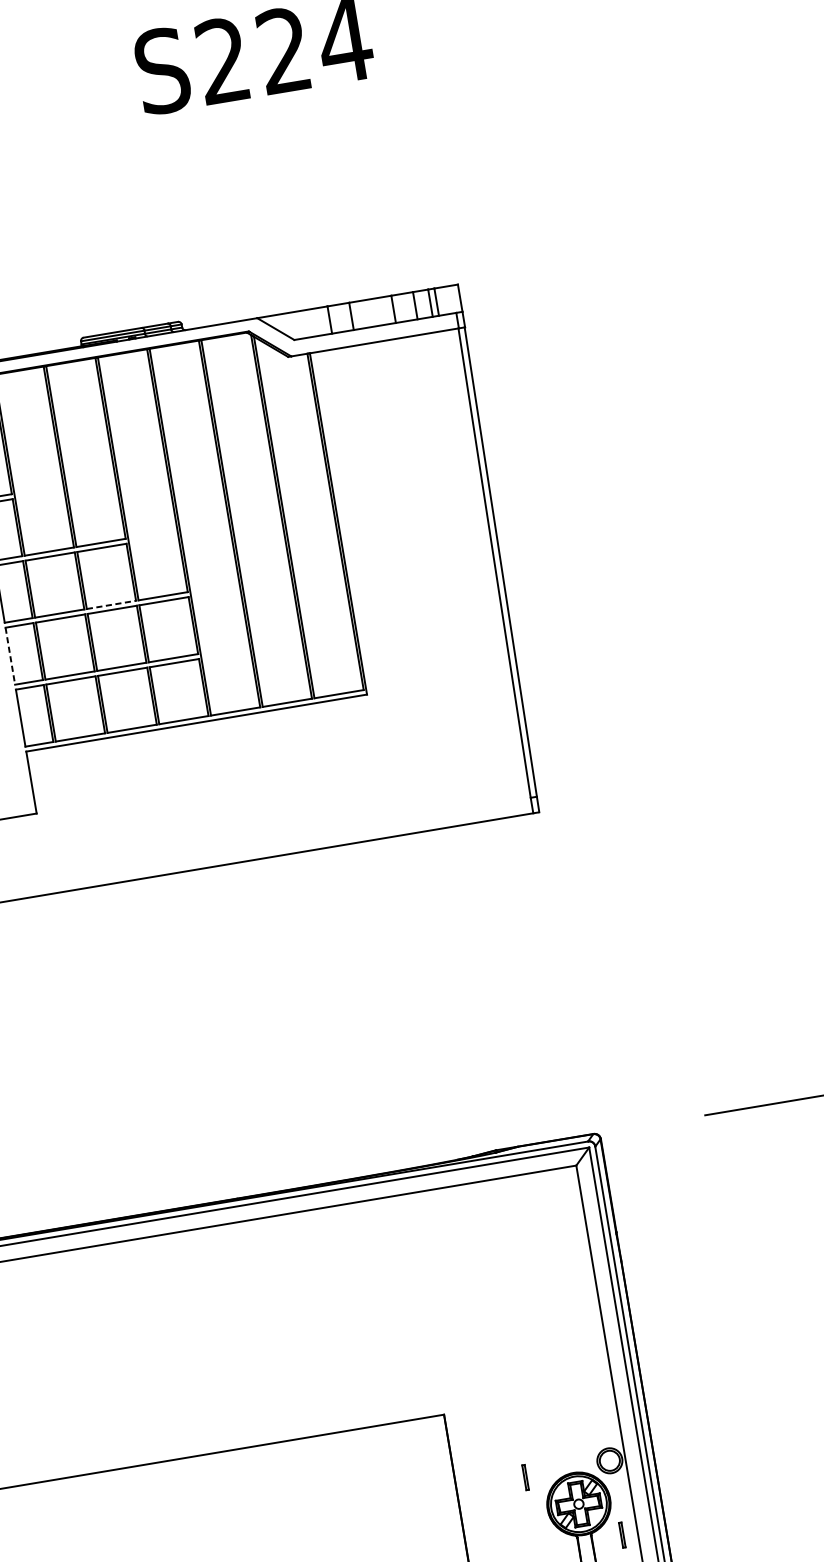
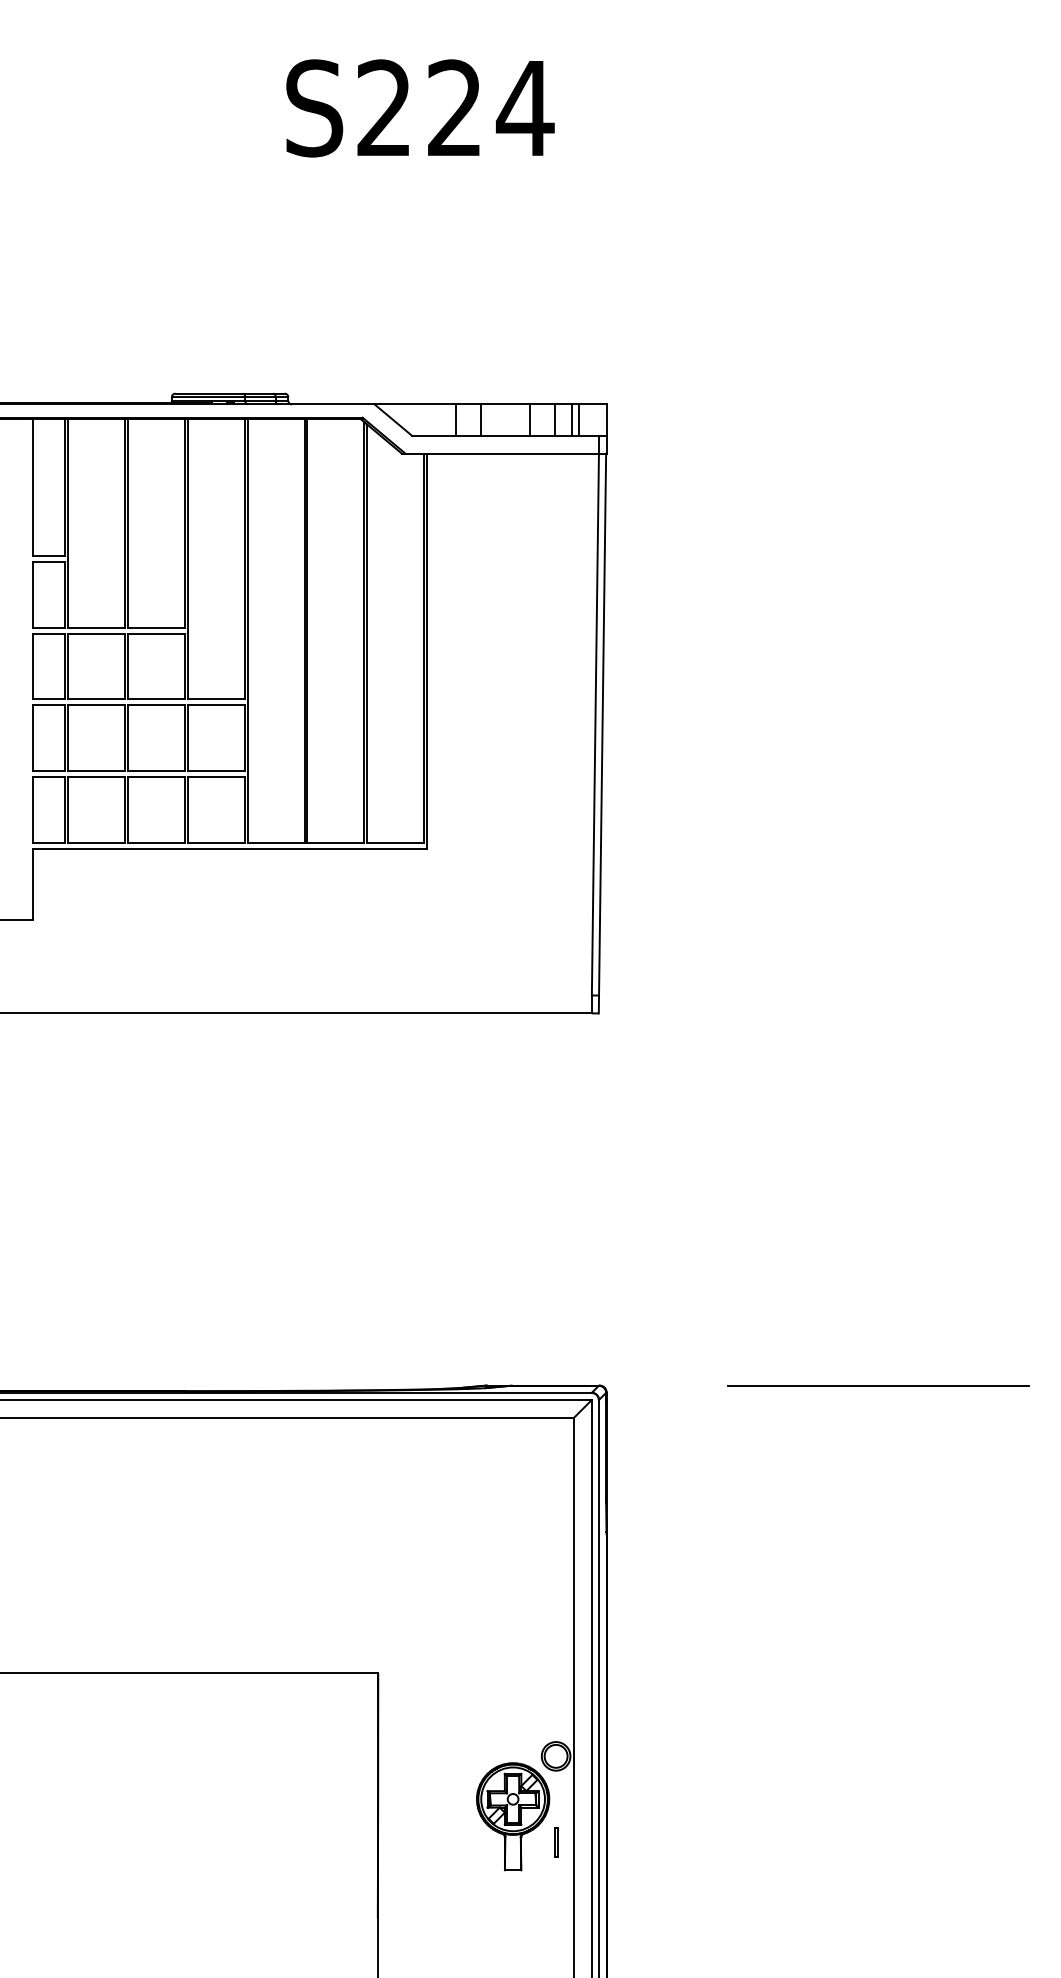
line: (111, 604) -> (156, 699), dashed -> solid
line: (10, 656) -> (33, 738), dashed -> solid
line: (525, 1477) -> (457, 1759), removed

